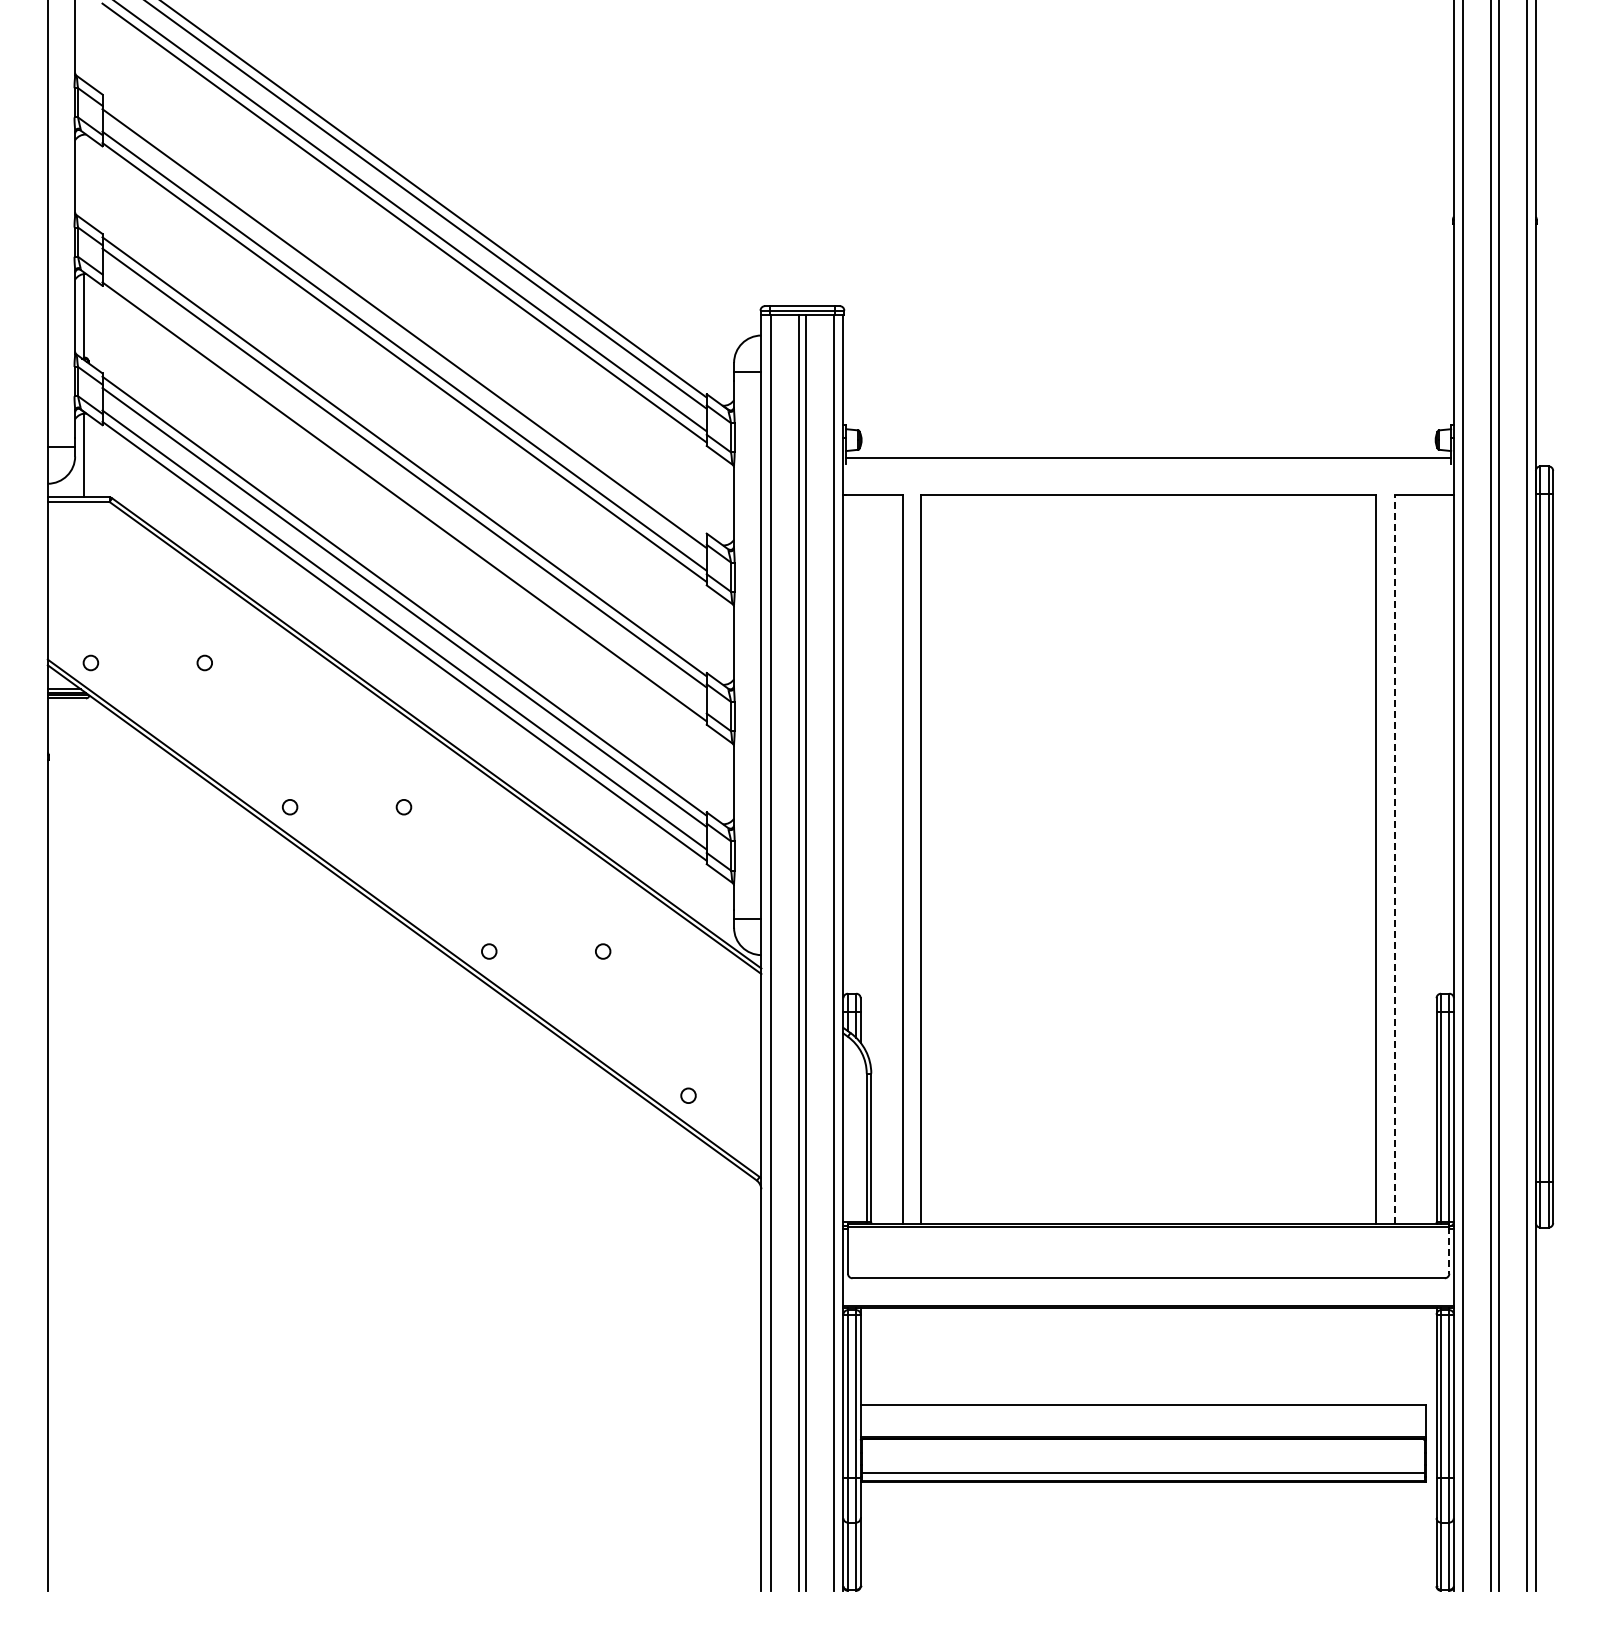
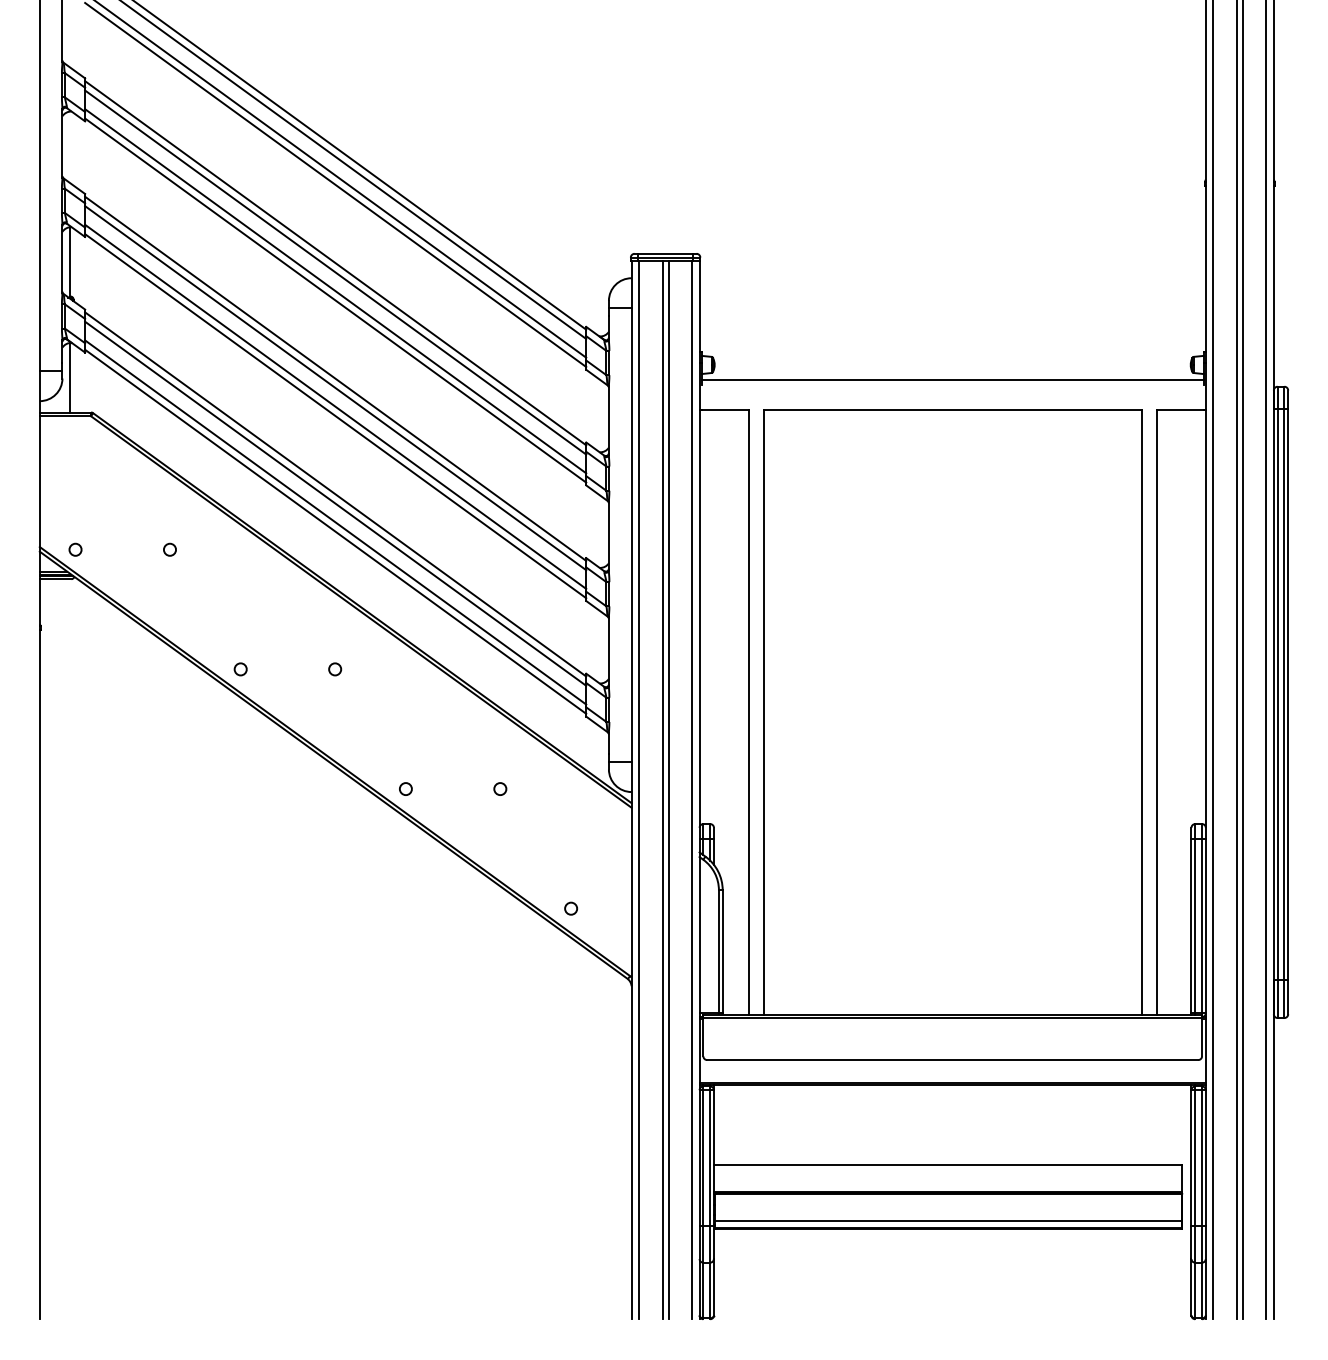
line: (404, 316) -> (335, 262), added
line: (404, 490) -> (335, 406), added
line: (1394, 858) -> (1156, 711), dashed -> solid
line: (1449, 1250) -> (1202, 1037), dashed -> solid

